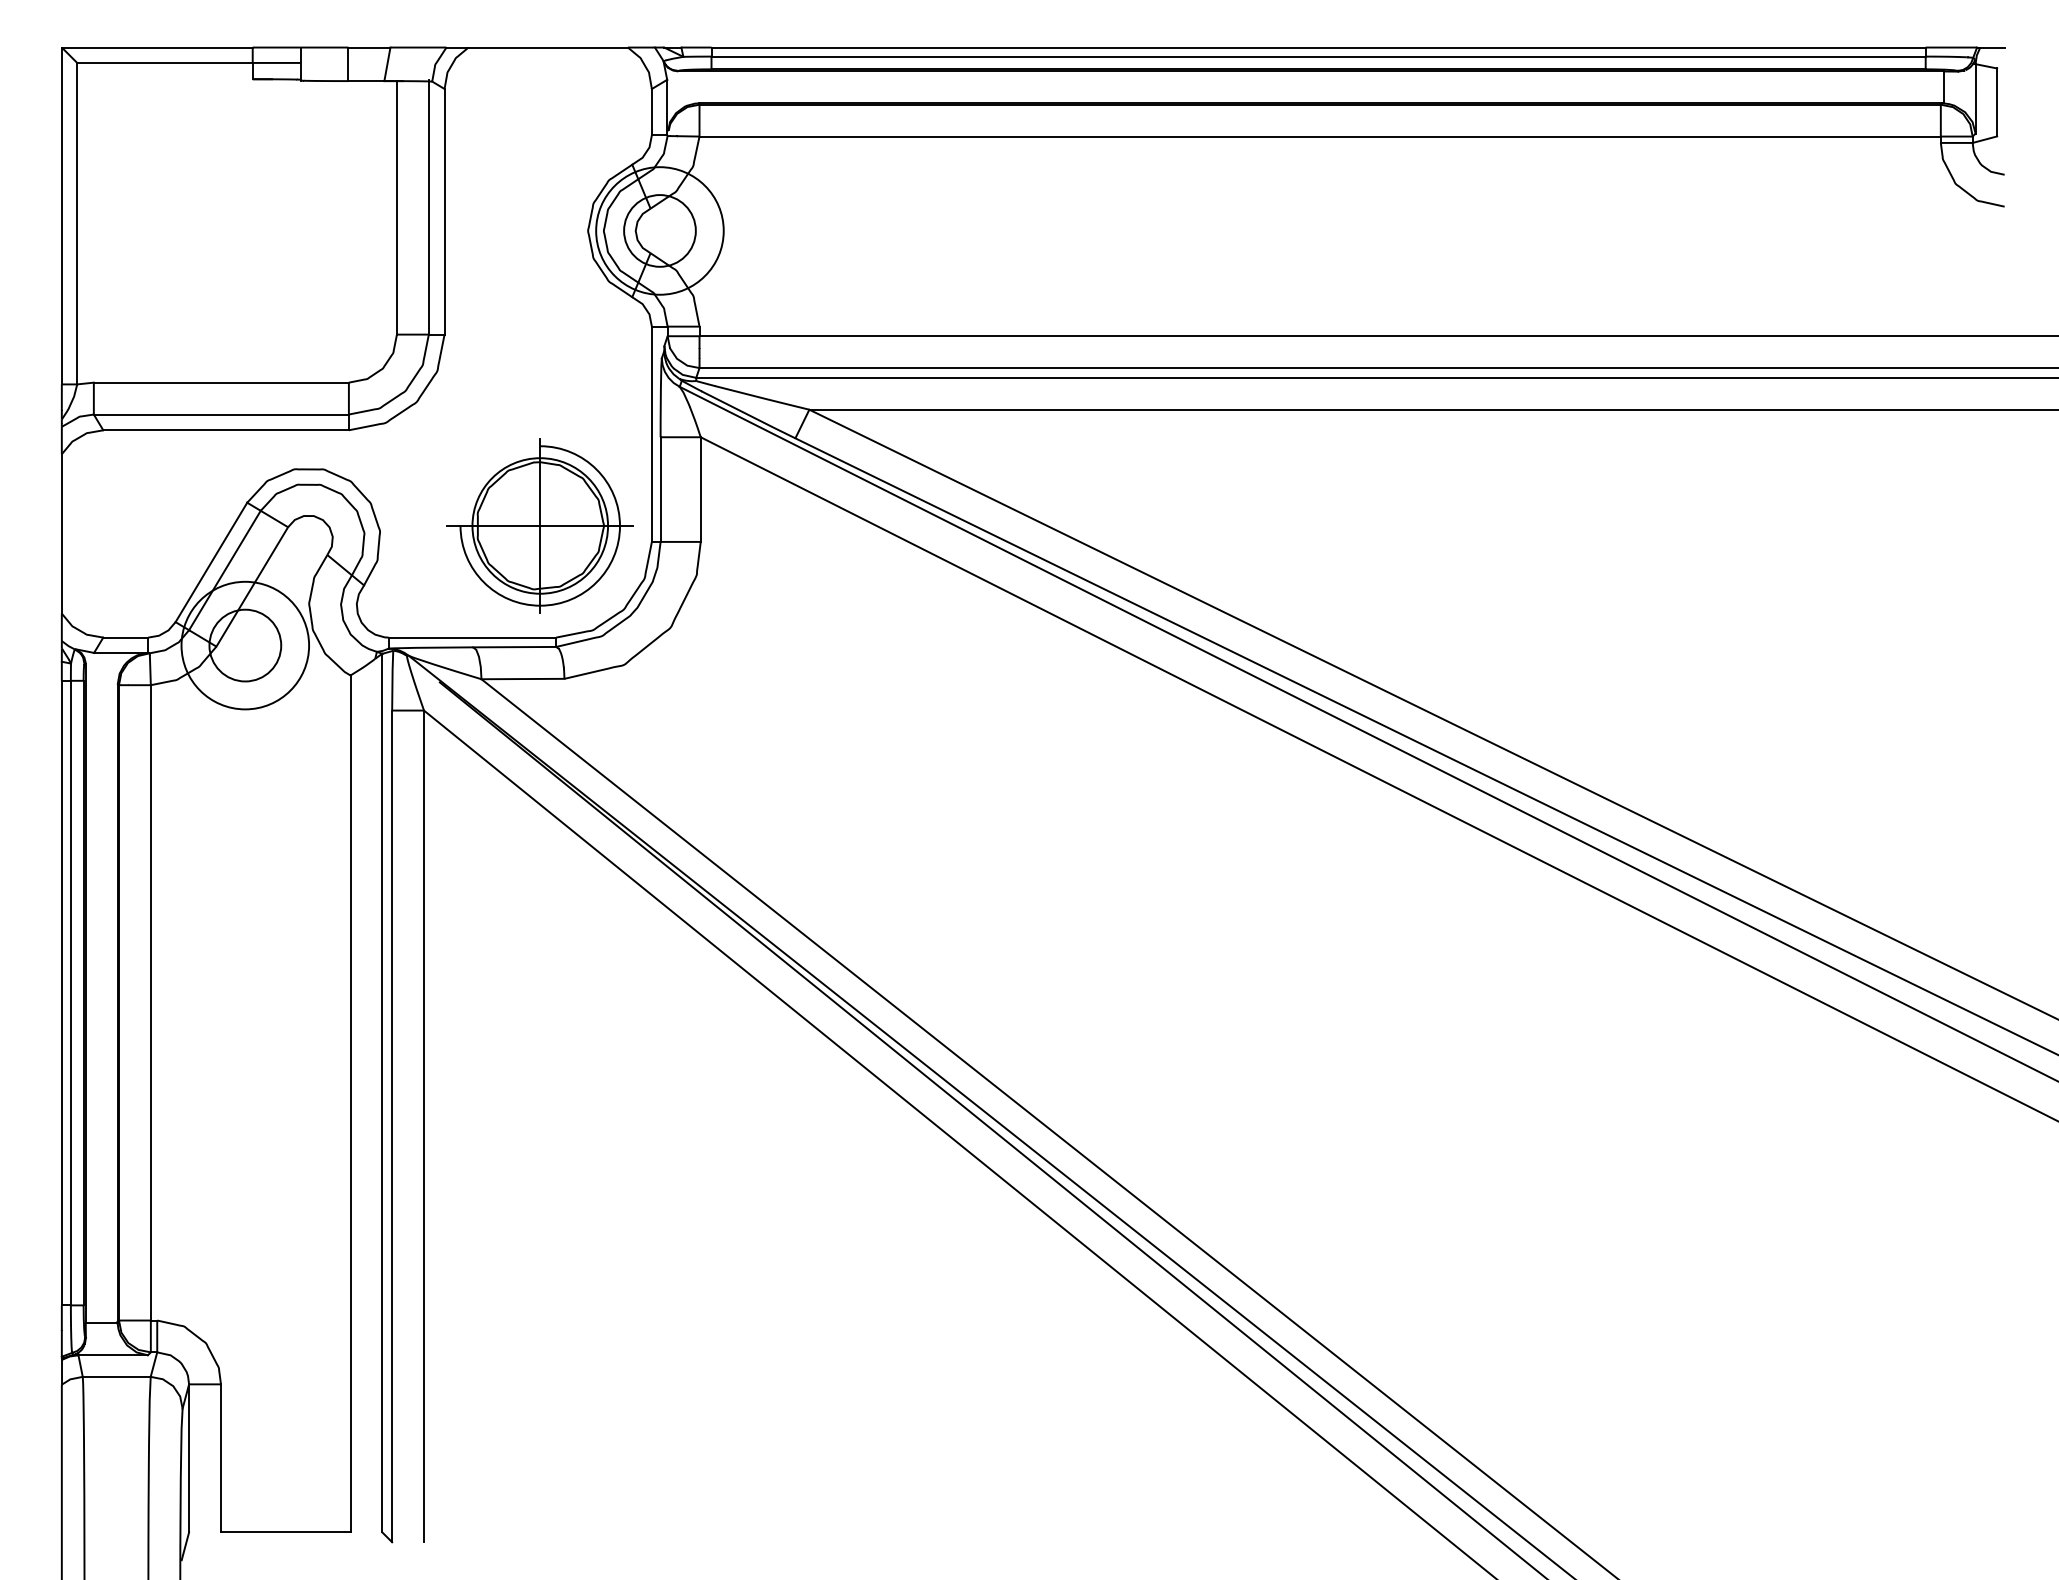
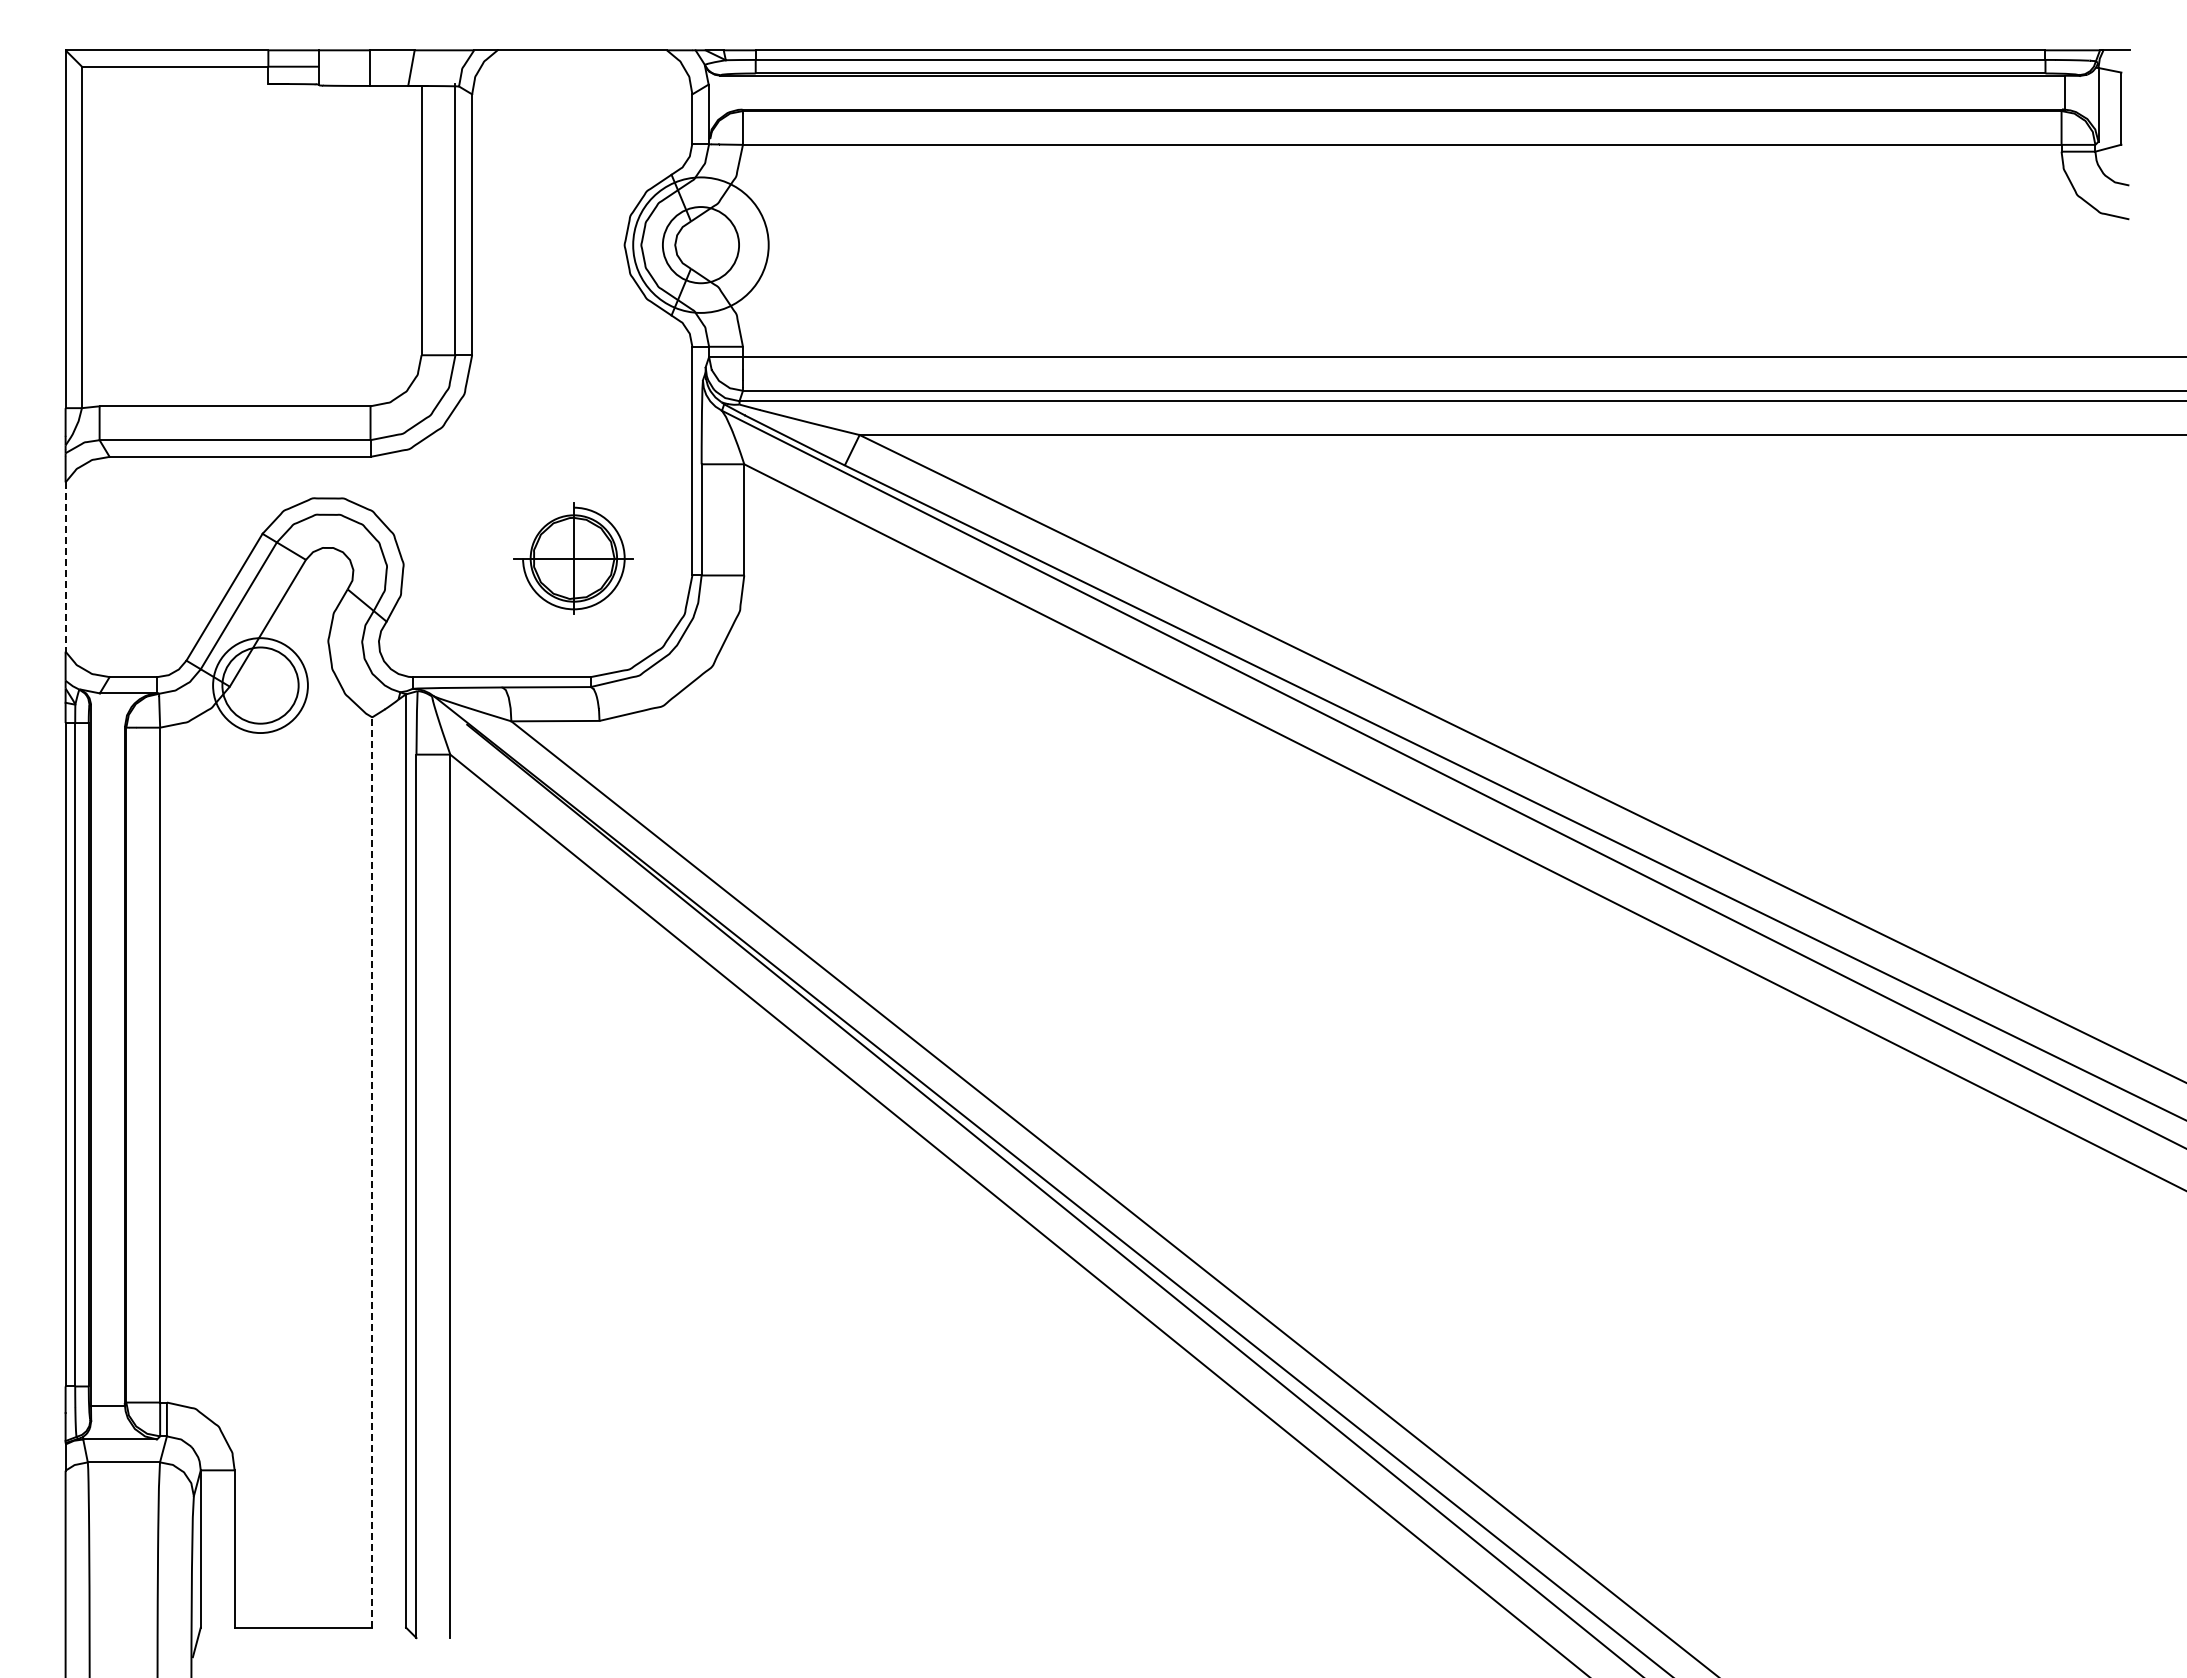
part: (539, 525) -> (573, 558), size x0.6
line: (61, 534) -> (65, 567), solid -> dashed
circle: (245, 645) -> (260, 685), size x0.7
line: (350, 1103) -> (372, 1172), solid -> dashed

